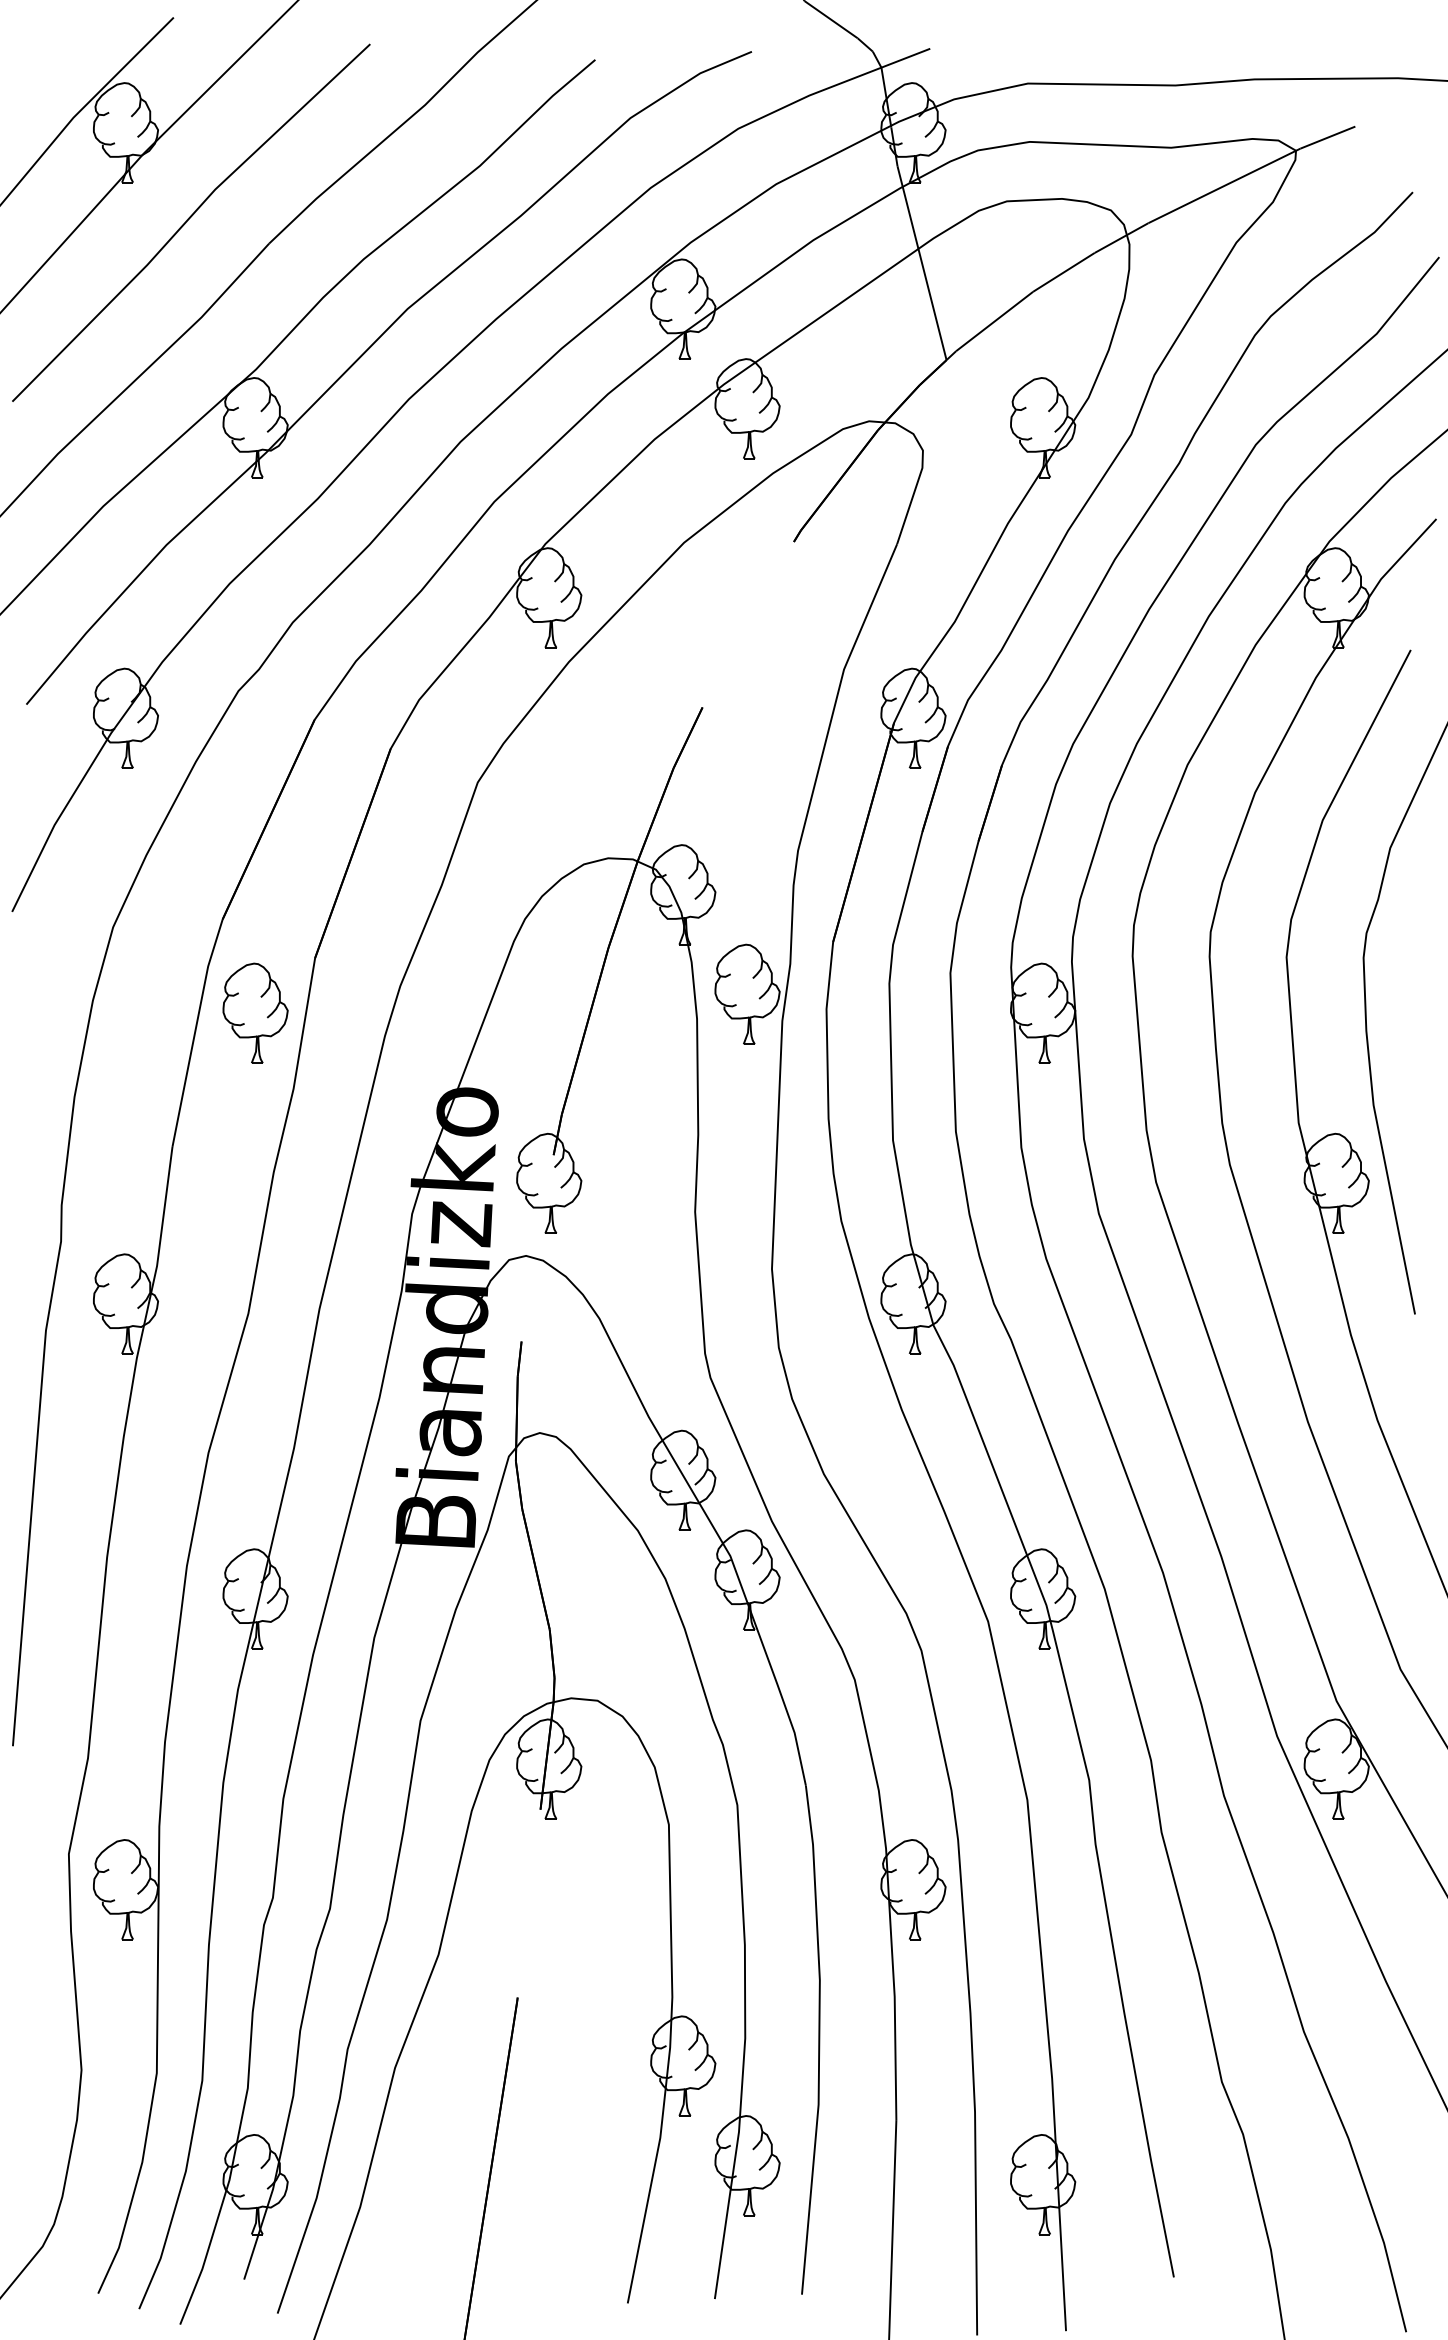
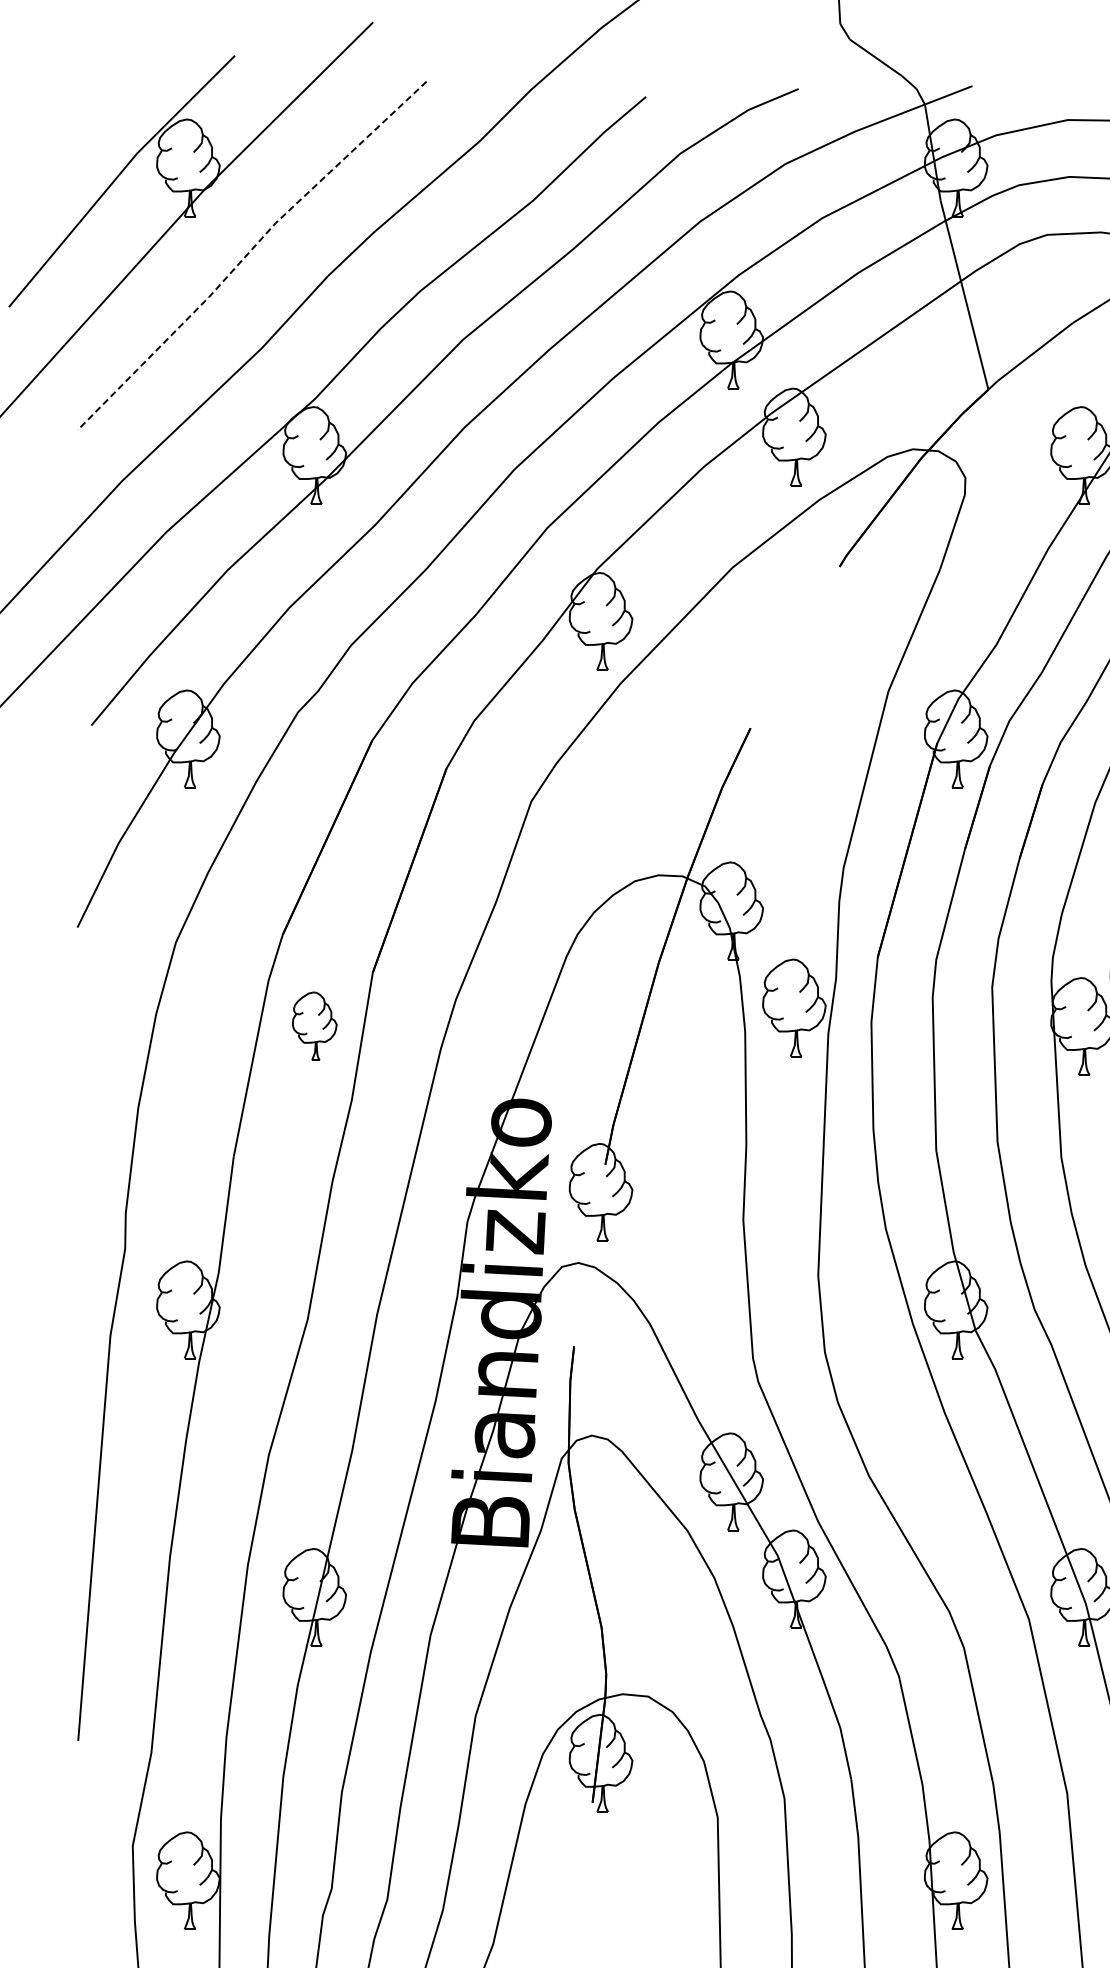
line: (187, 219) -> (248, 252), solid -> dashed
part: (255, 1012) -> (314, 1025), size x0.7

